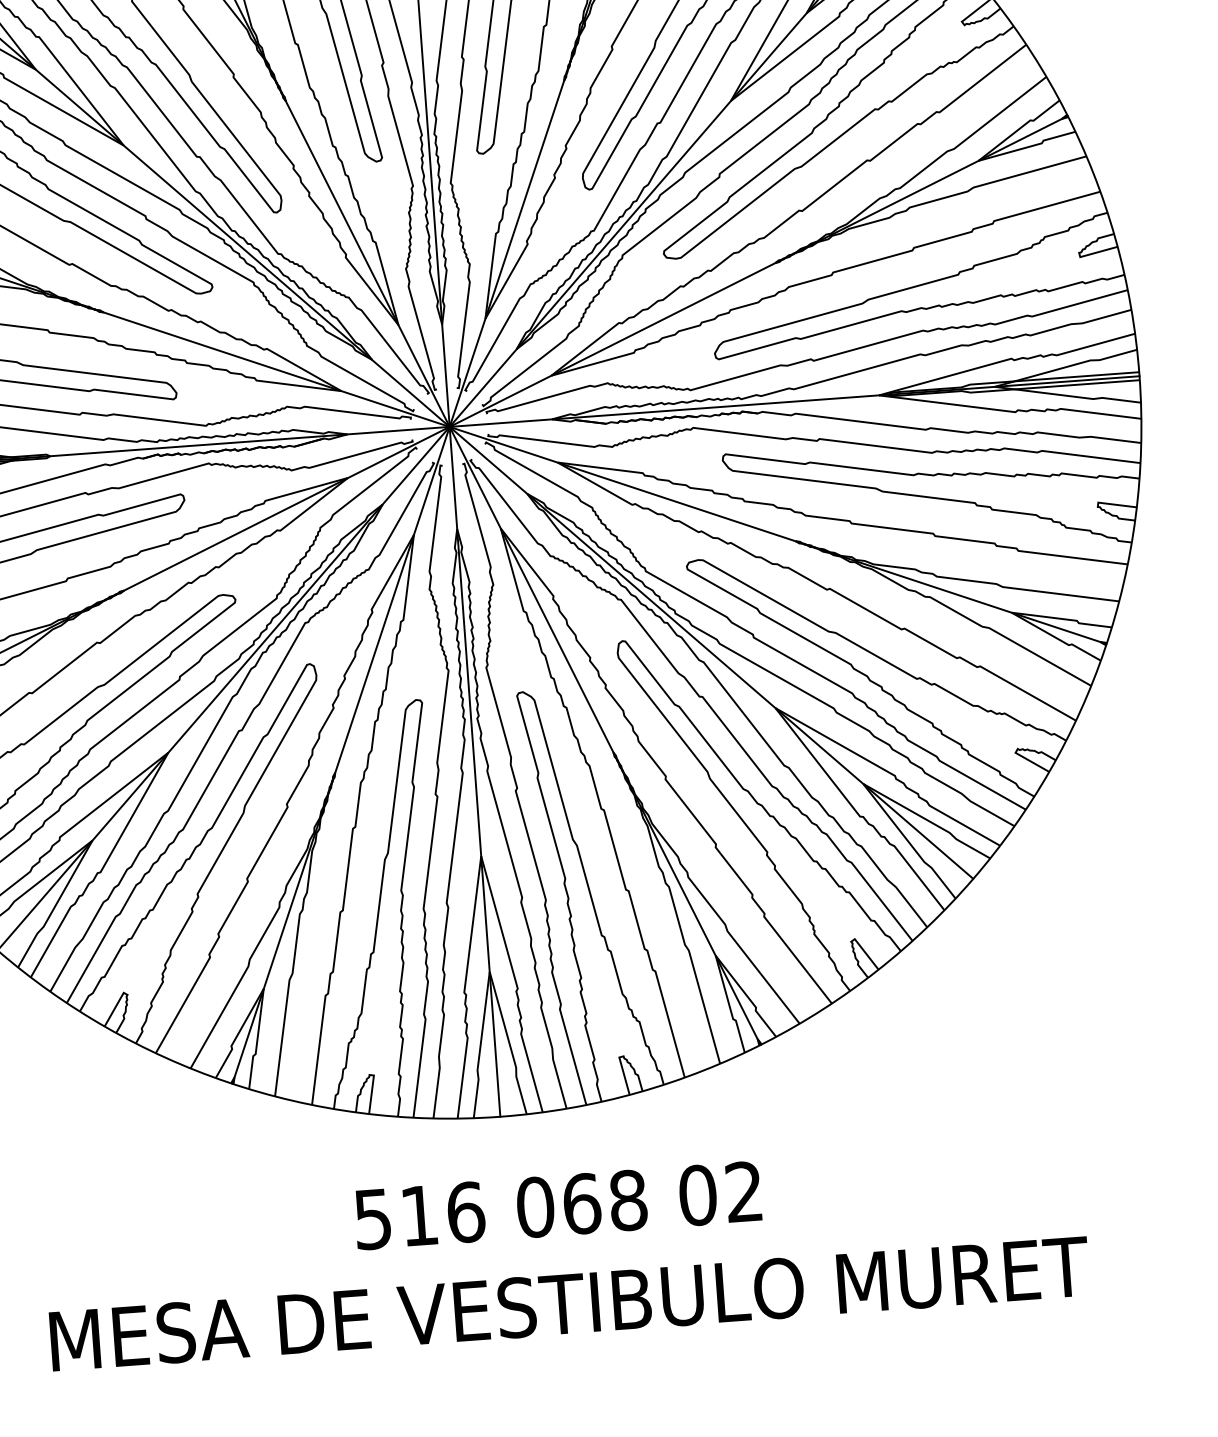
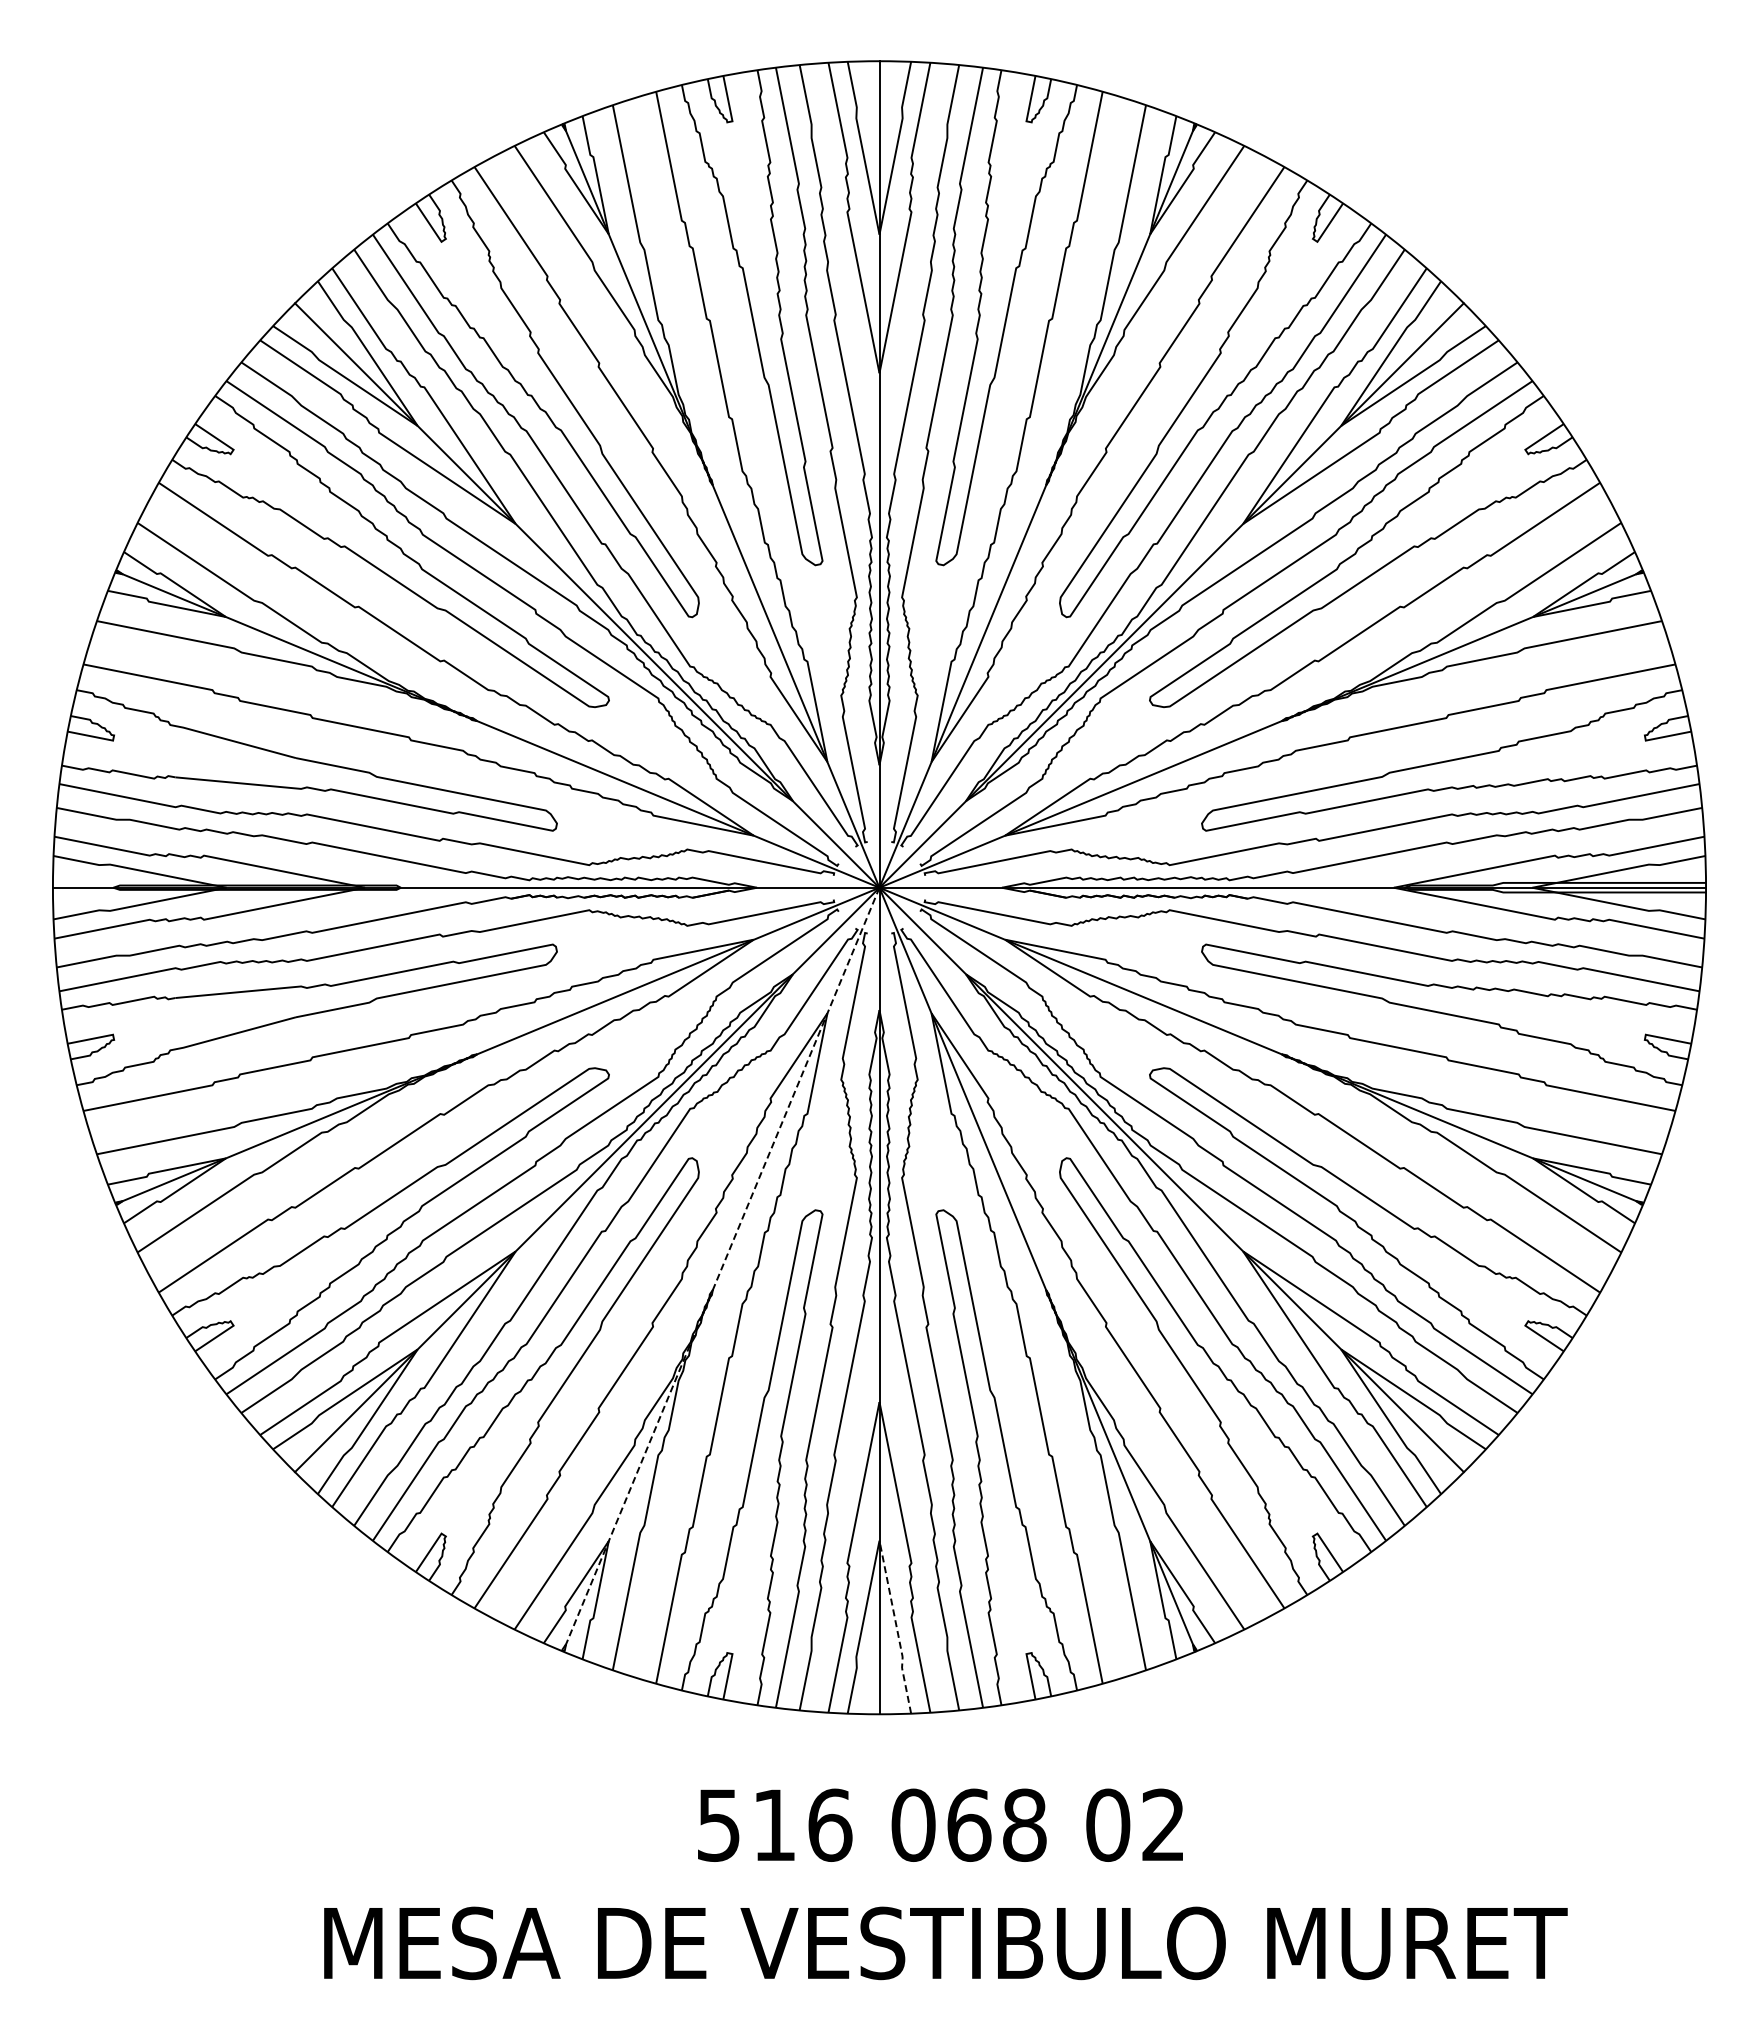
line: (341, 756) -> (721, 1270), solid -> dashed
line: (509, 1043) -> (896, 1627), solid -> dashed

